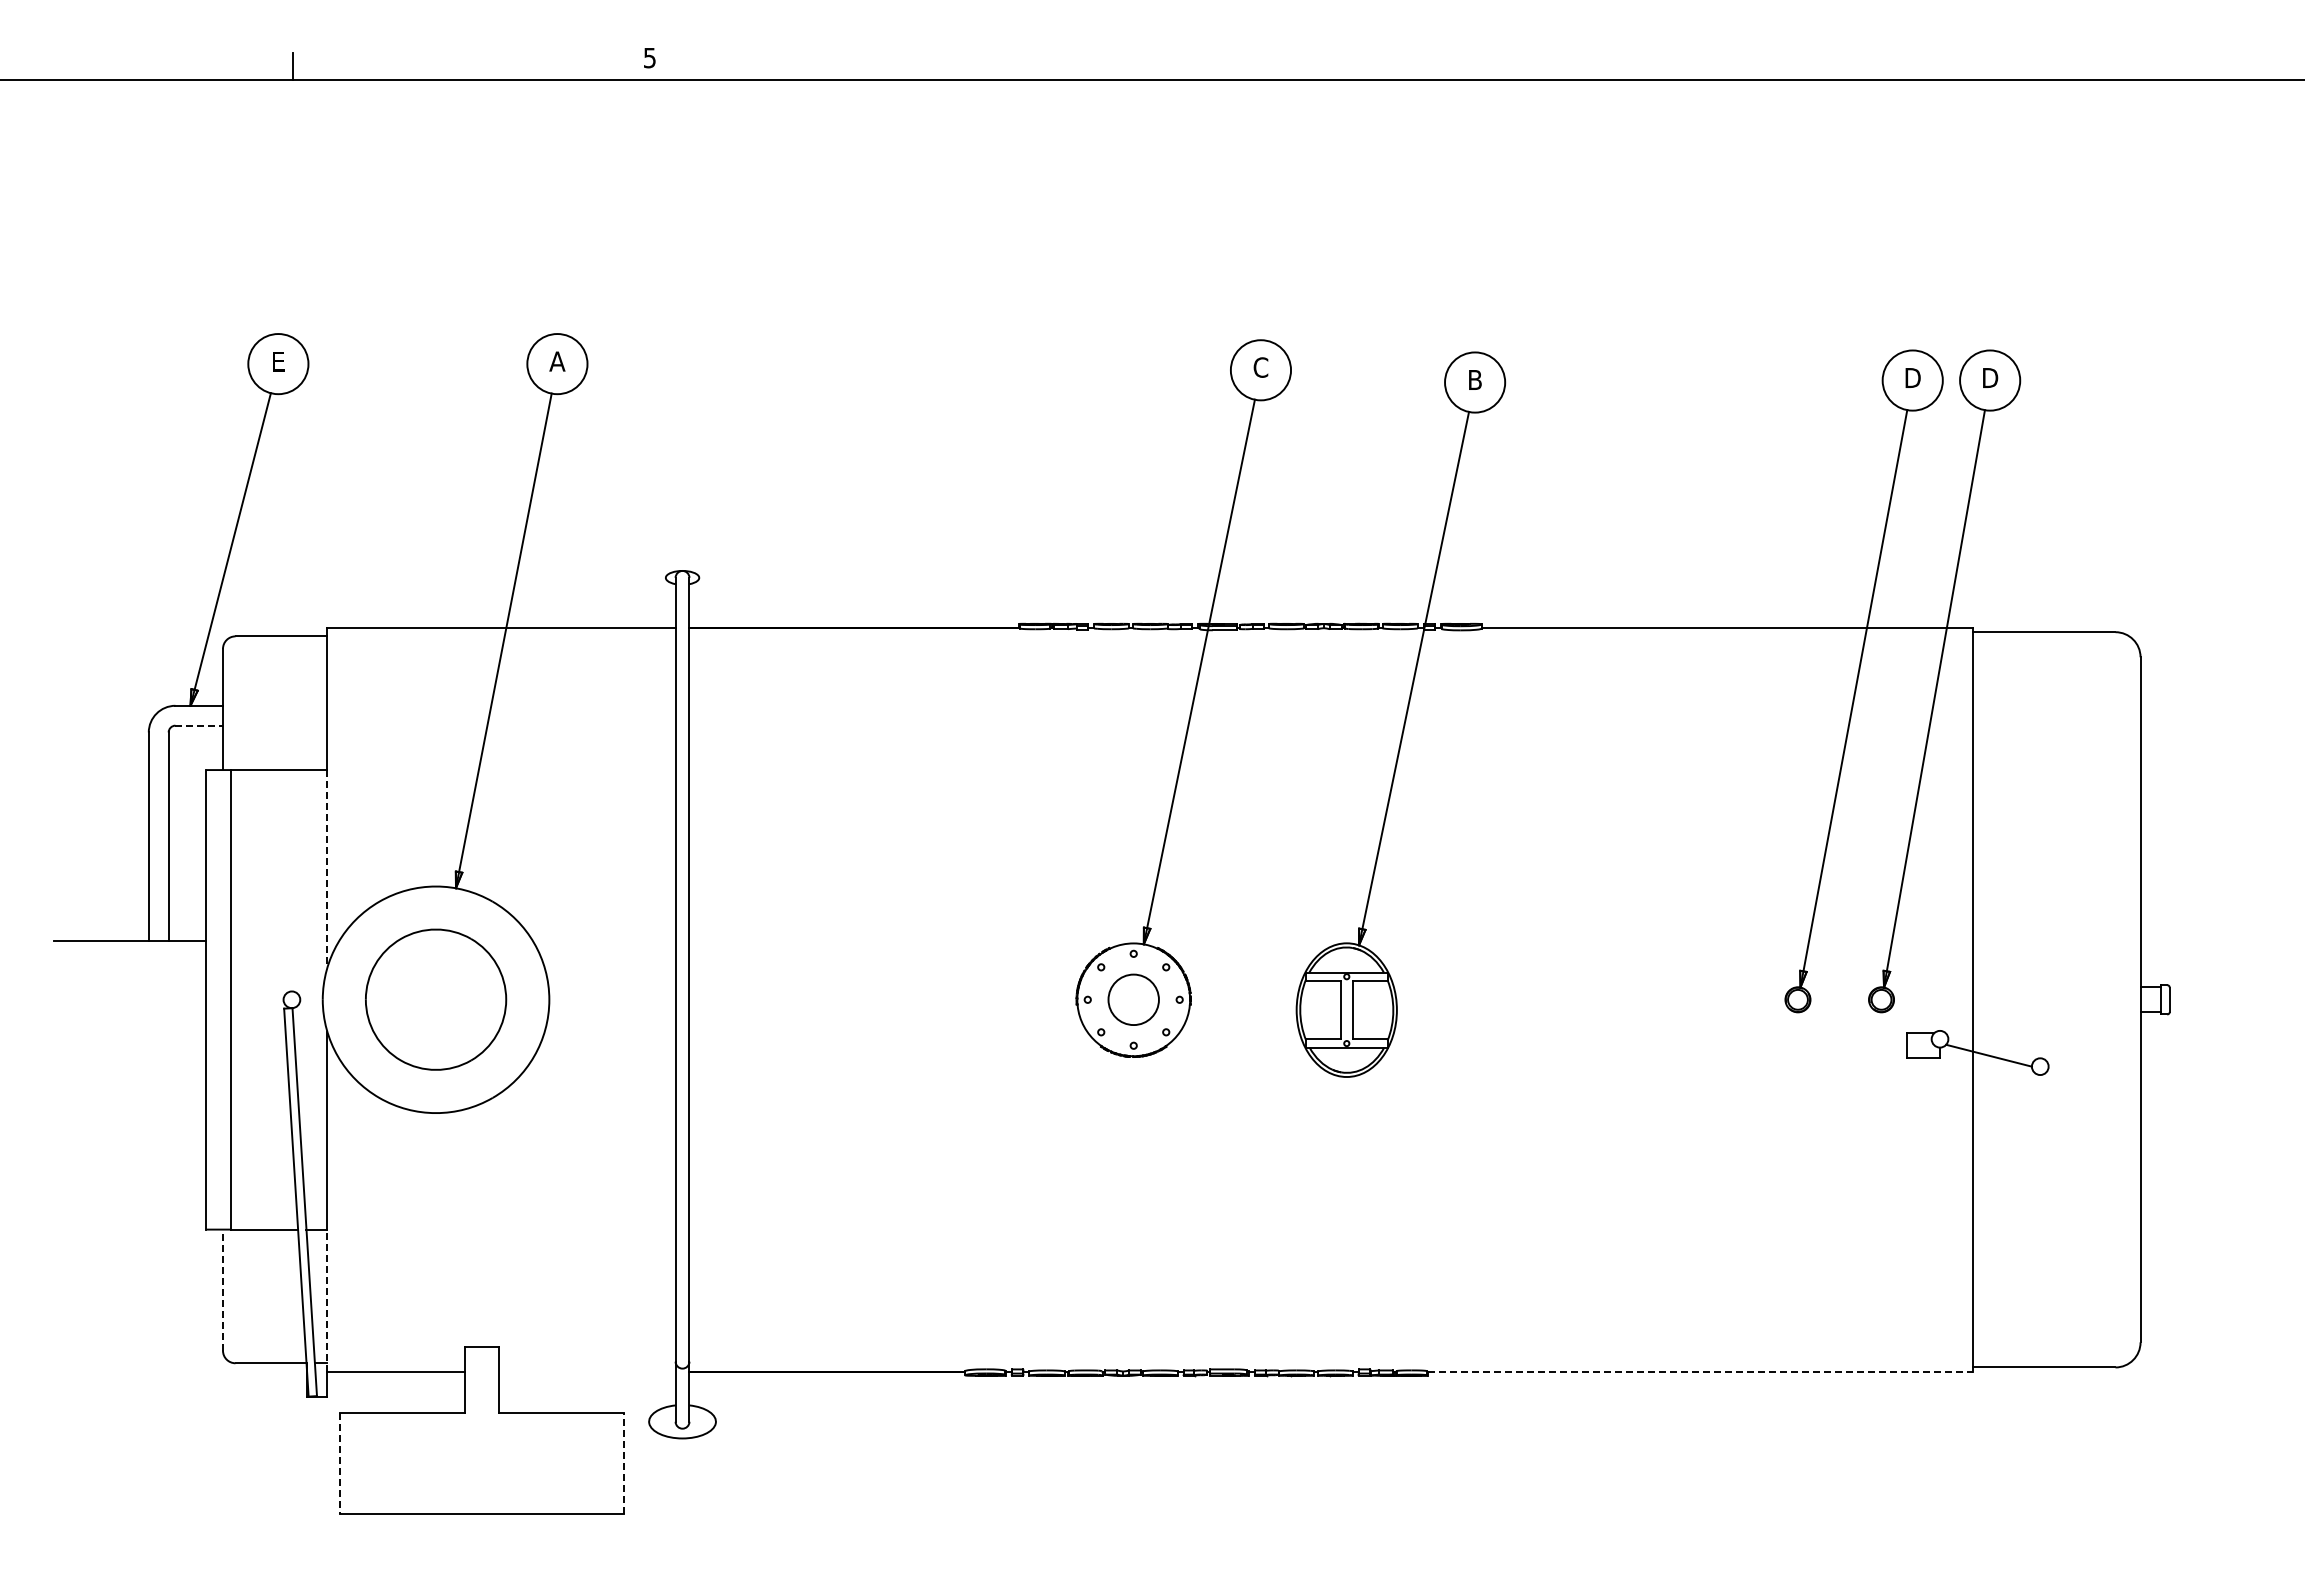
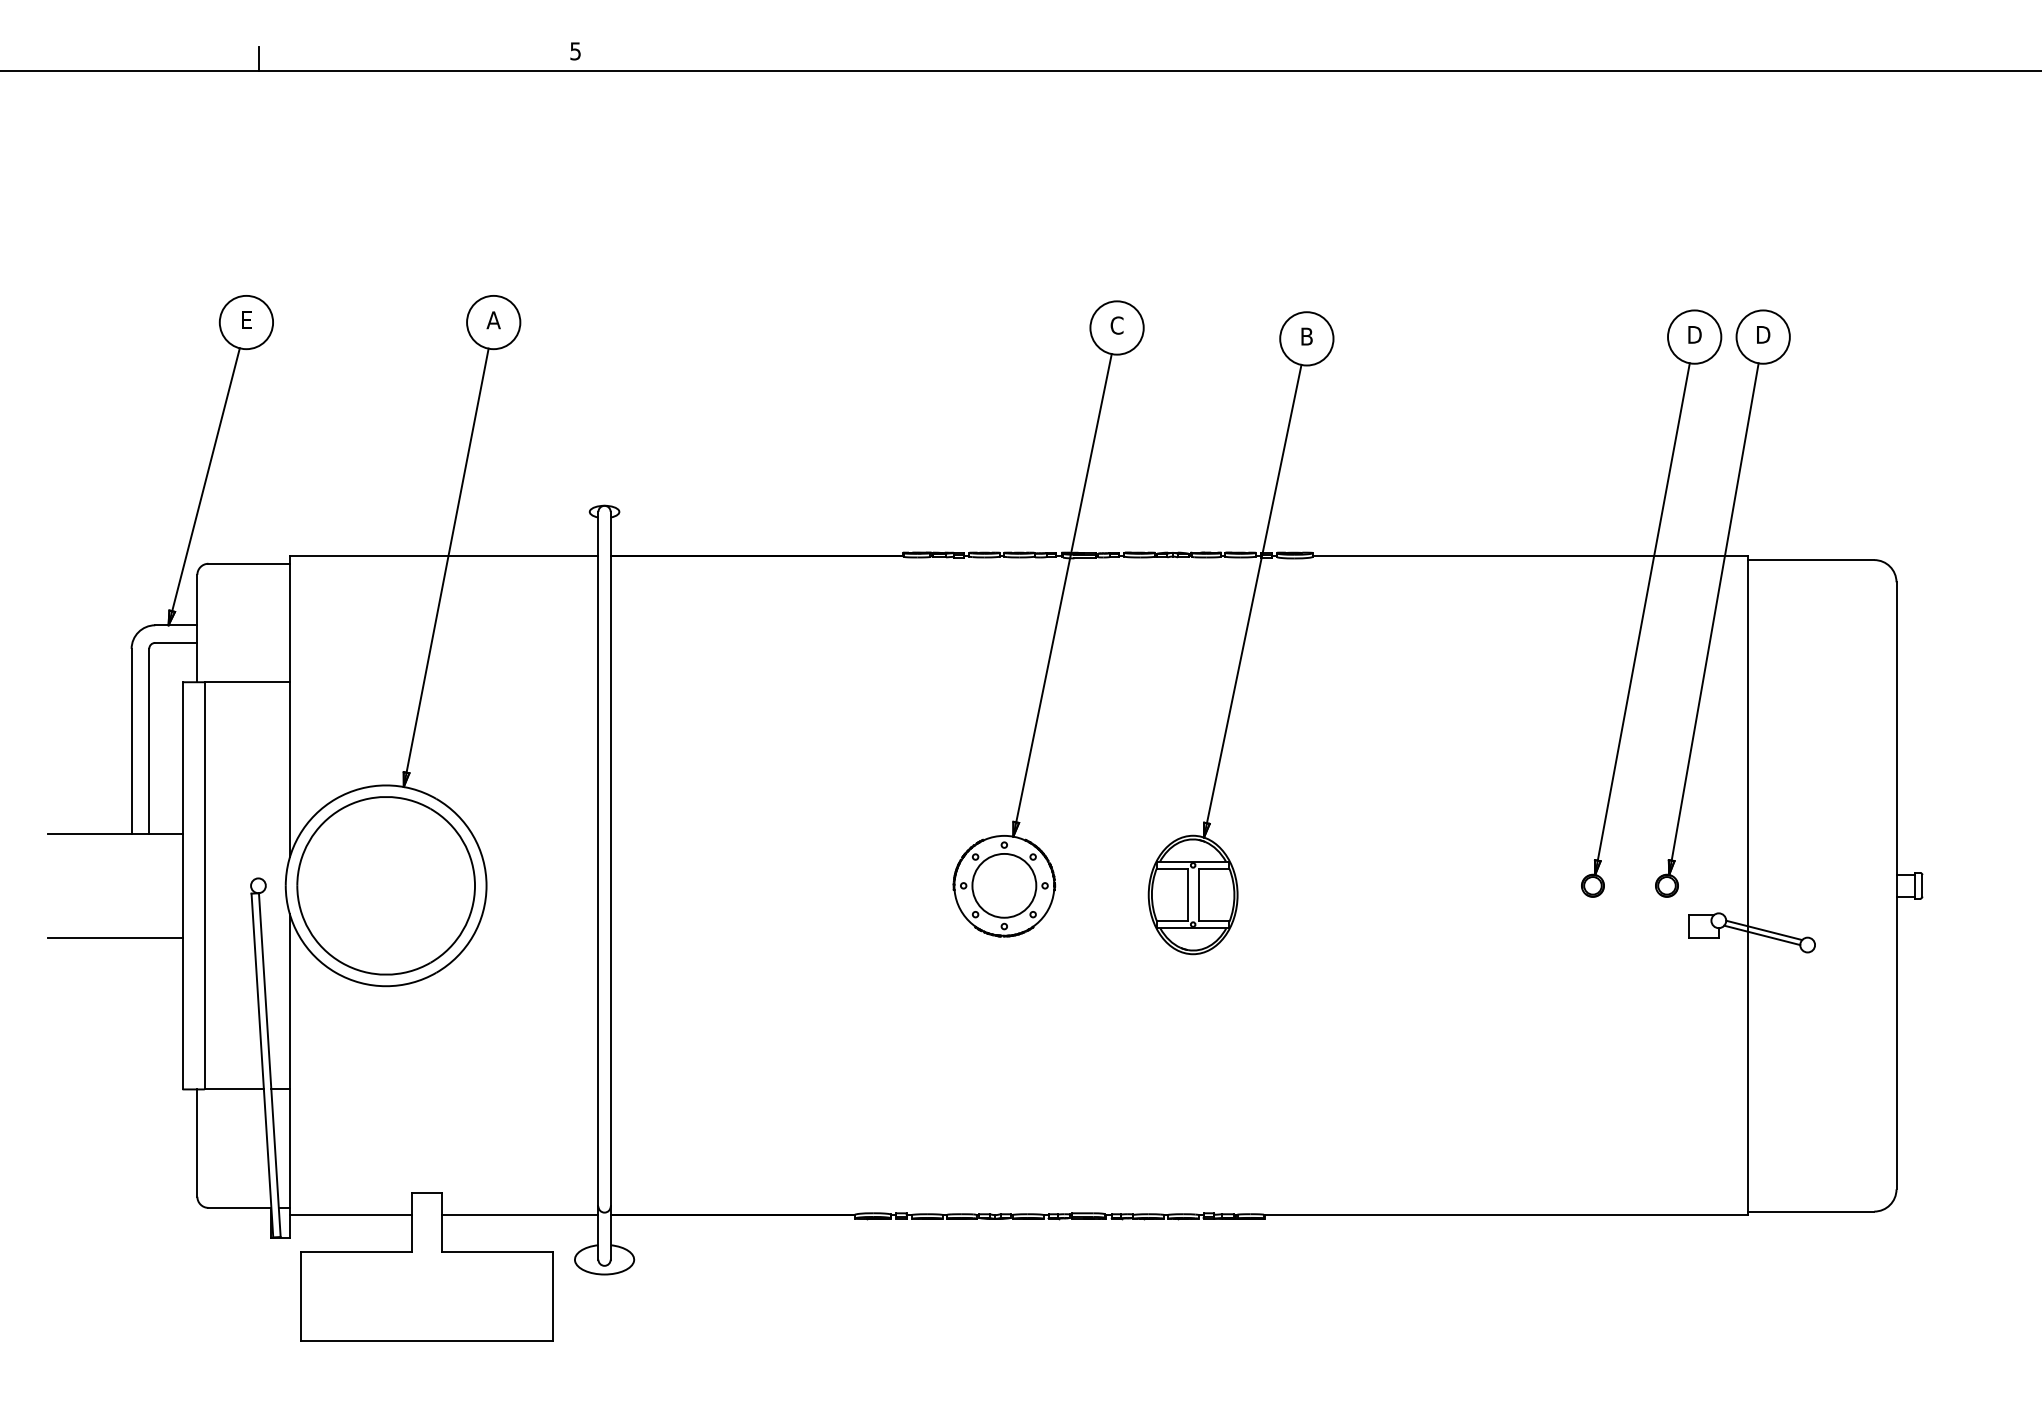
line: (199, 725) -> (176, 642), dashed -> solid
line: (327, 868) -> (289, 769), dashed -> solid
part: (435, 999) -> (385, 885), size x1.43
circle: (1133, 999) -> (1004, 885), size x1.43
line: (1991, 1050) -> (1764, 930), added
line: (130, 1058) -> (115, 937), added
line: (223, 1290) -> (197, 1143), dashed -> solid
line: (327, 1300) -> (289, 1152), dashed -> solid
line: (586, 1371) -> (519, 1215), added
line: (1700, 1371) -> (1506, 1215), dashed -> solid
line: (624, 1463) -> (553, 1296), dashed -> solid
line: (339, 1464) -> (300, 1297), dashed -> solid

